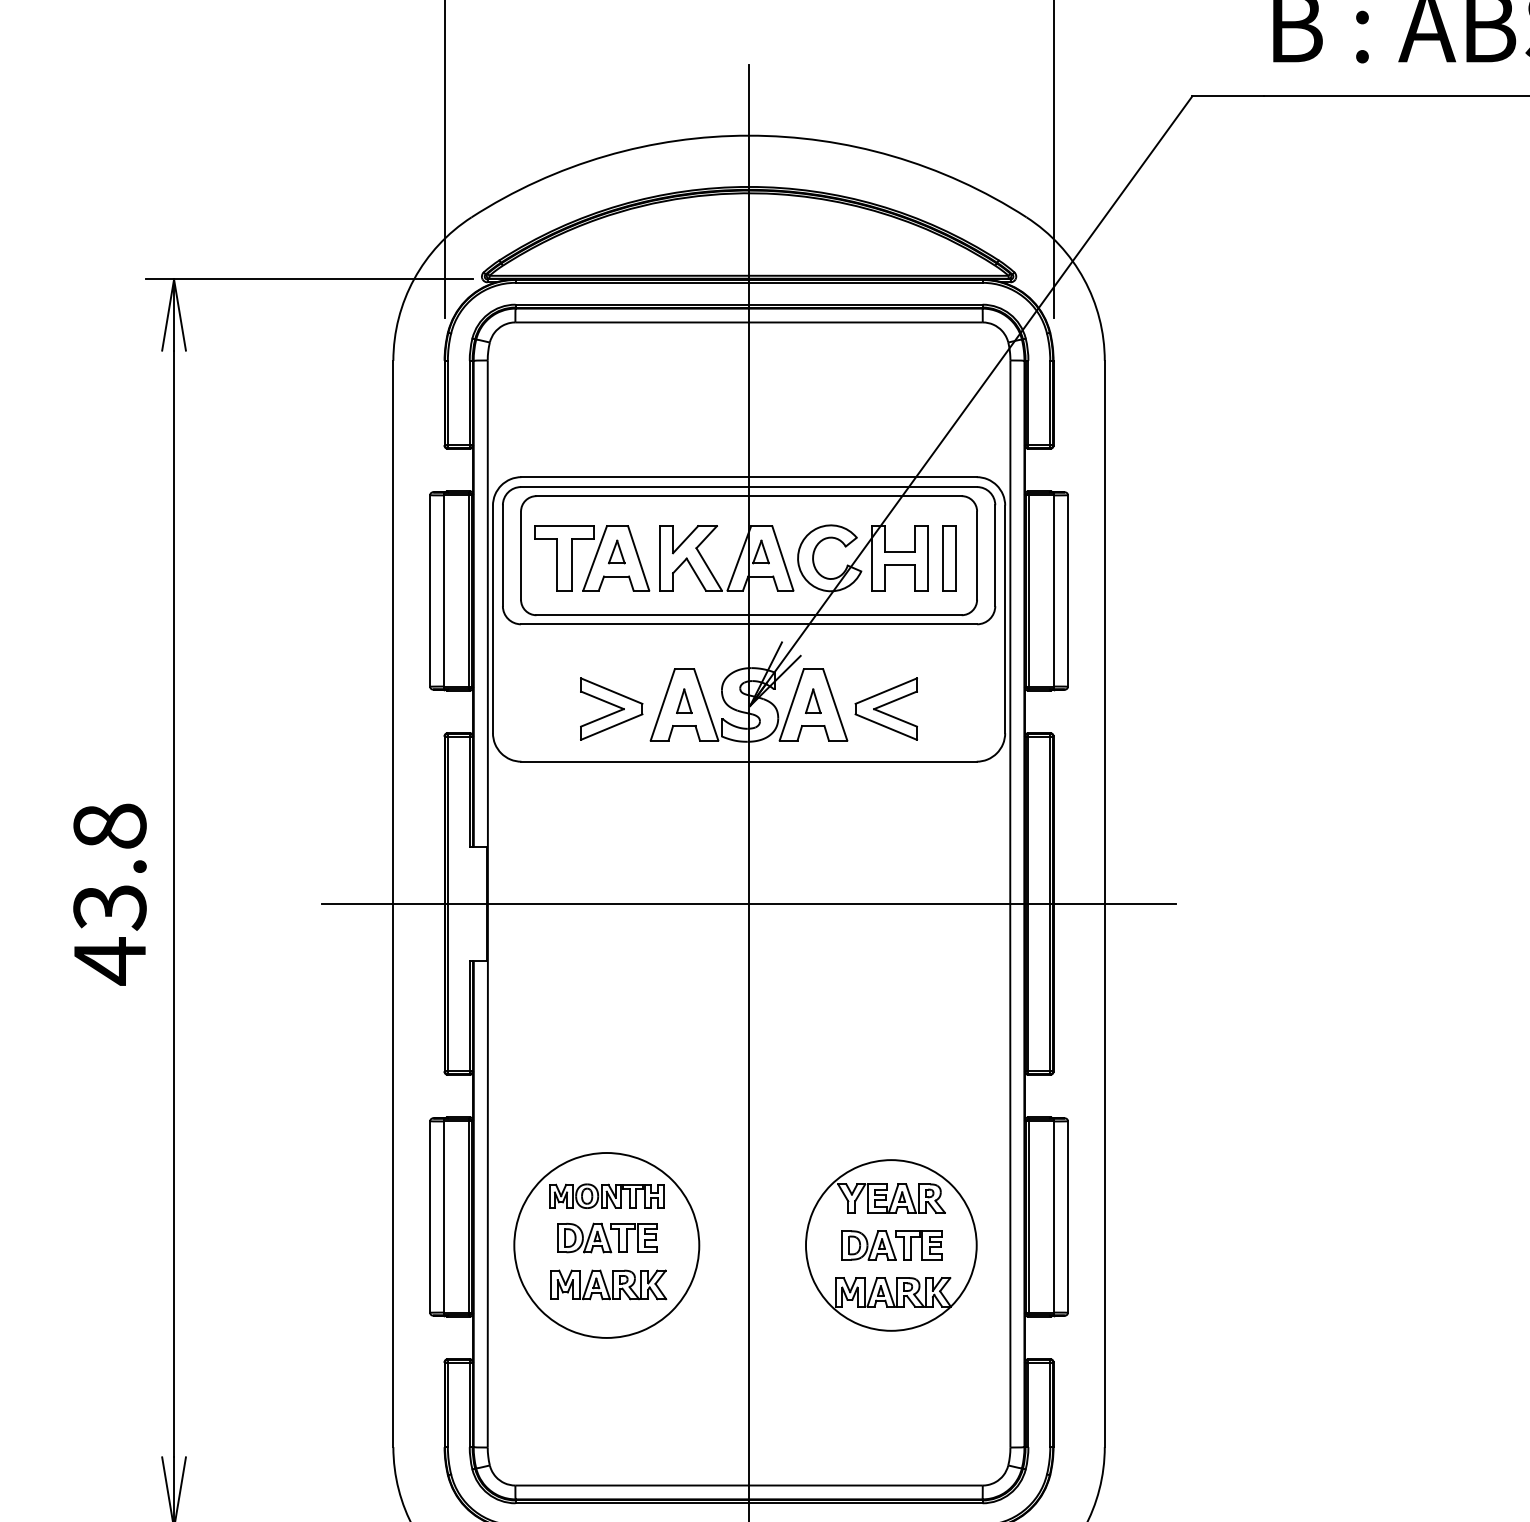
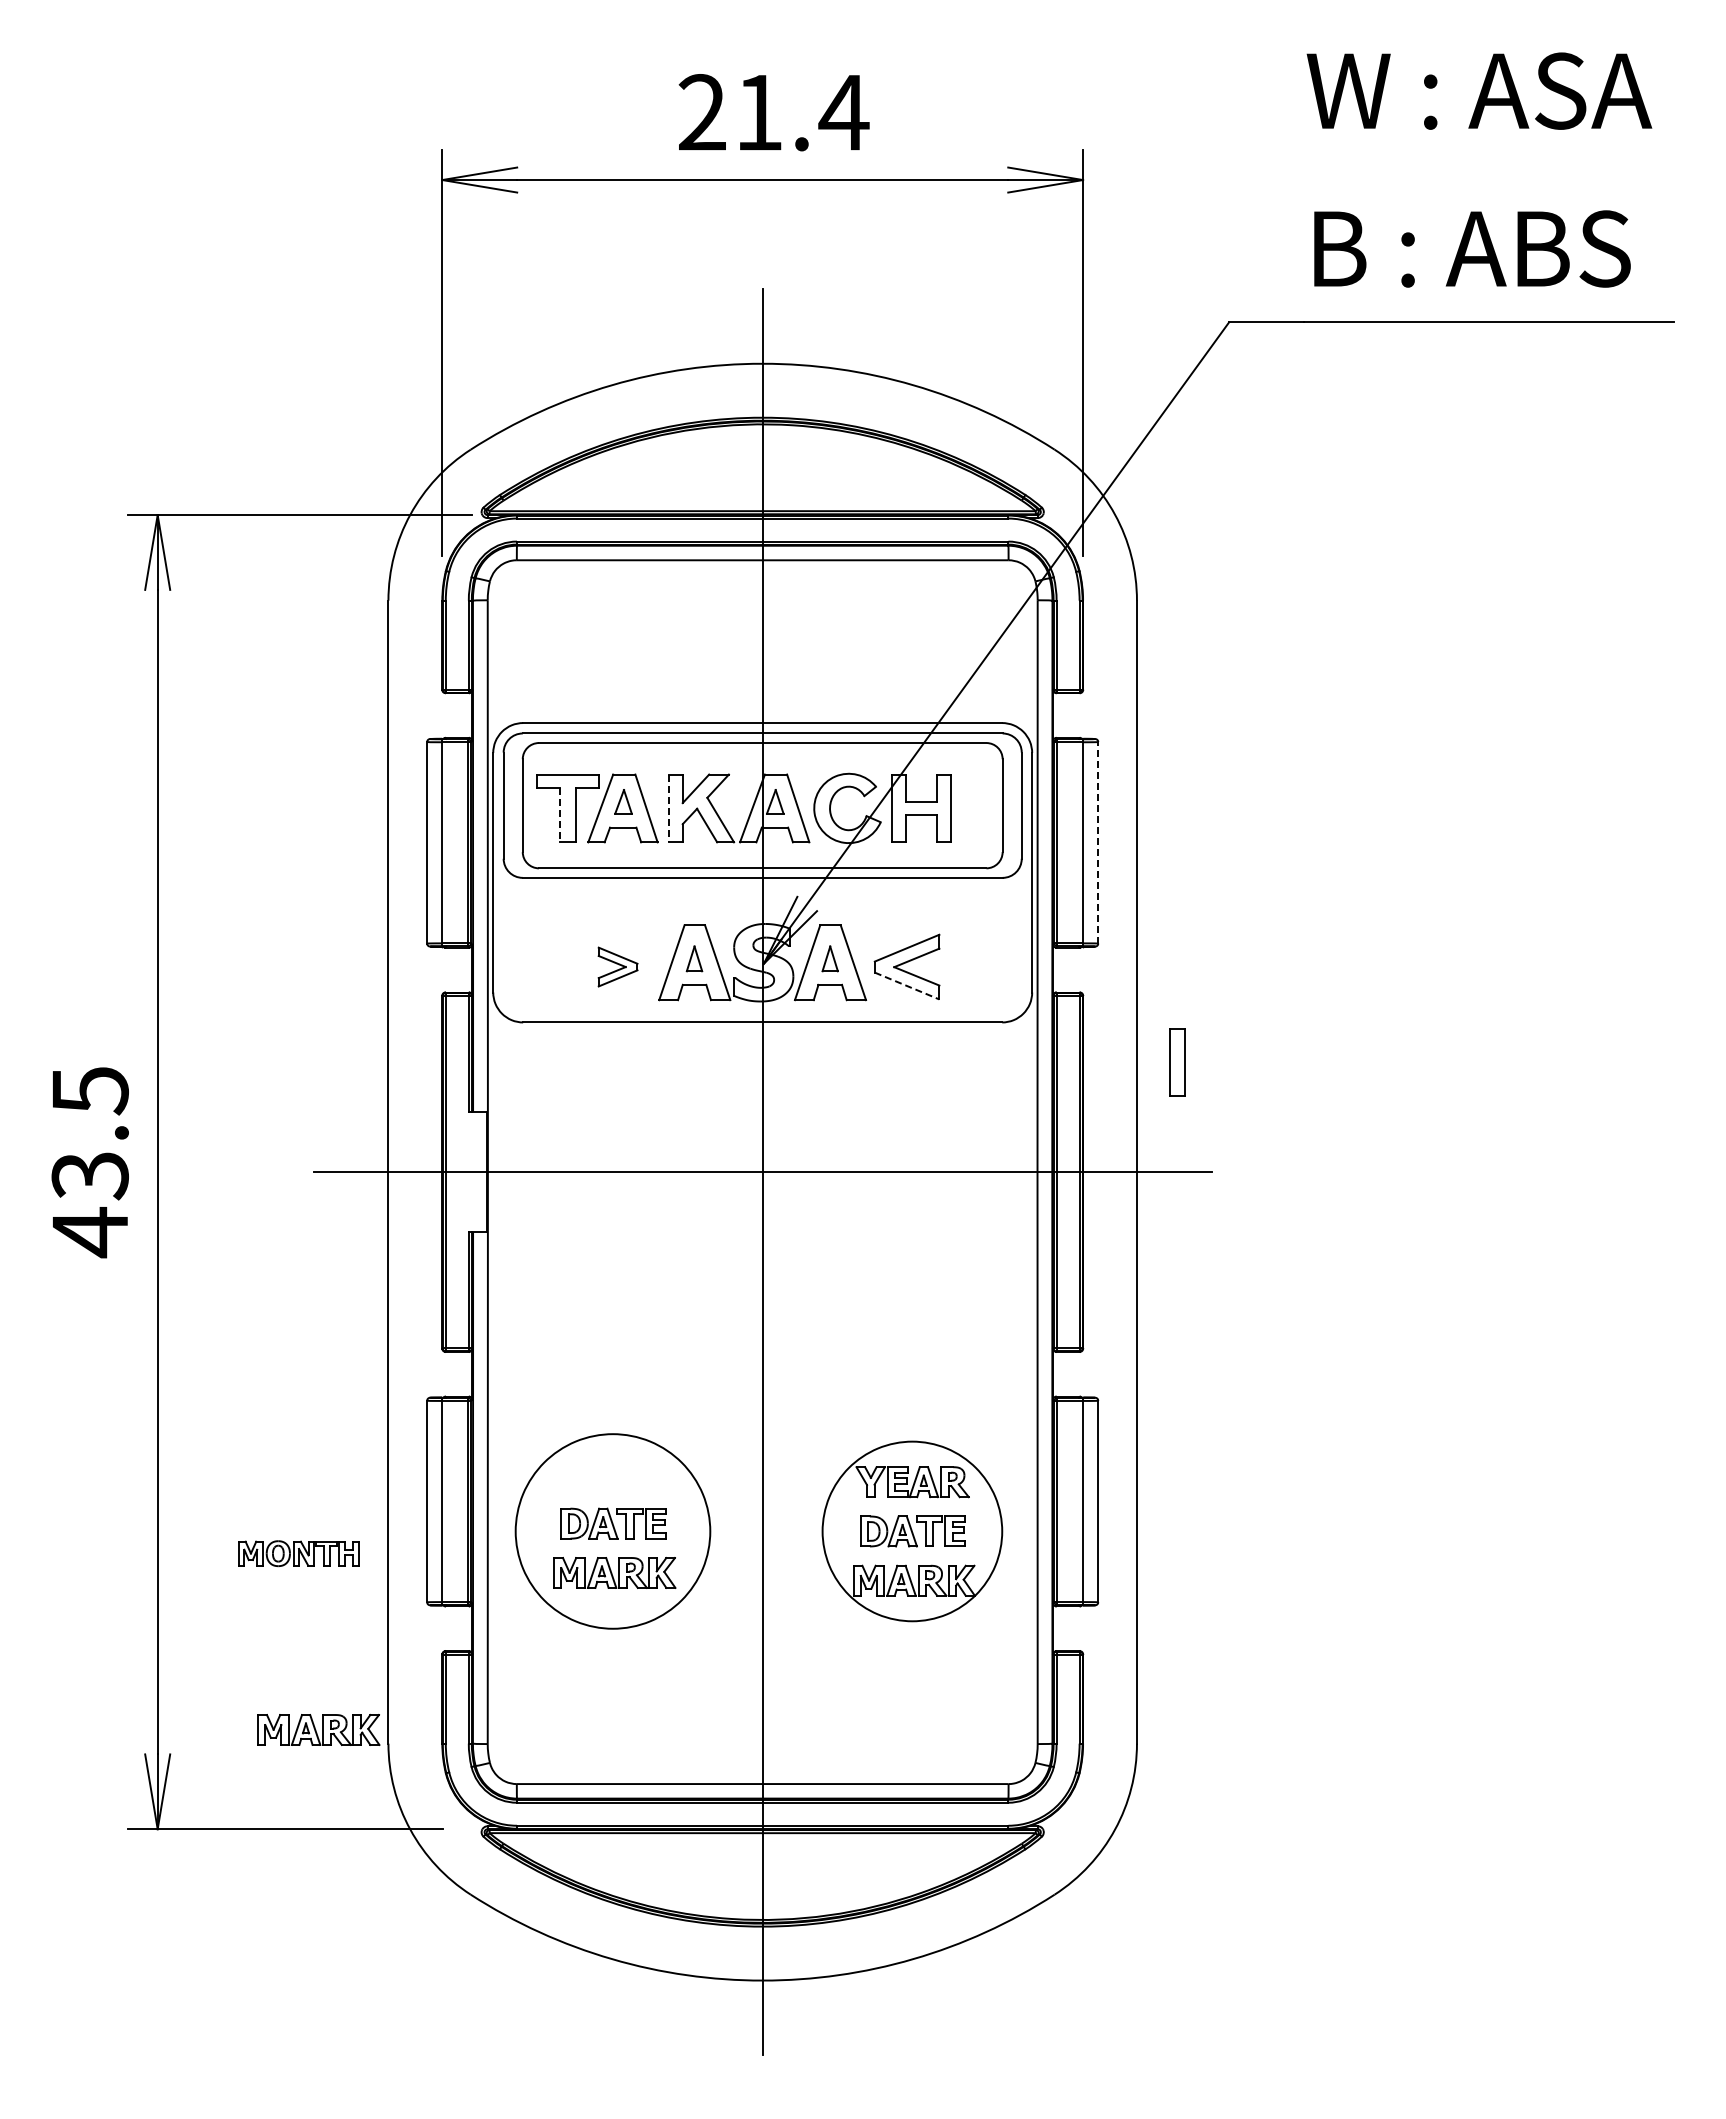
line: (659, 558) -> (668, 808), solid -> dashed
part: (949, 558) -> (1177, 1062), moved
line: (556, 565) -> (560, 815), solid -> dashed
line: (1068, 590) -> (1098, 842), solid -> dashed
part: (611, 708) -> (617, 966), size x0.6
line: (886, 727) -> (907, 986), solid -> dashed
text: (109, 826) -> (89, 1090), 43.8 -> 43.5
part: (606, 1196) -> (298, 1553), moved
part: (326, 1433) -> (318, 1729), added

